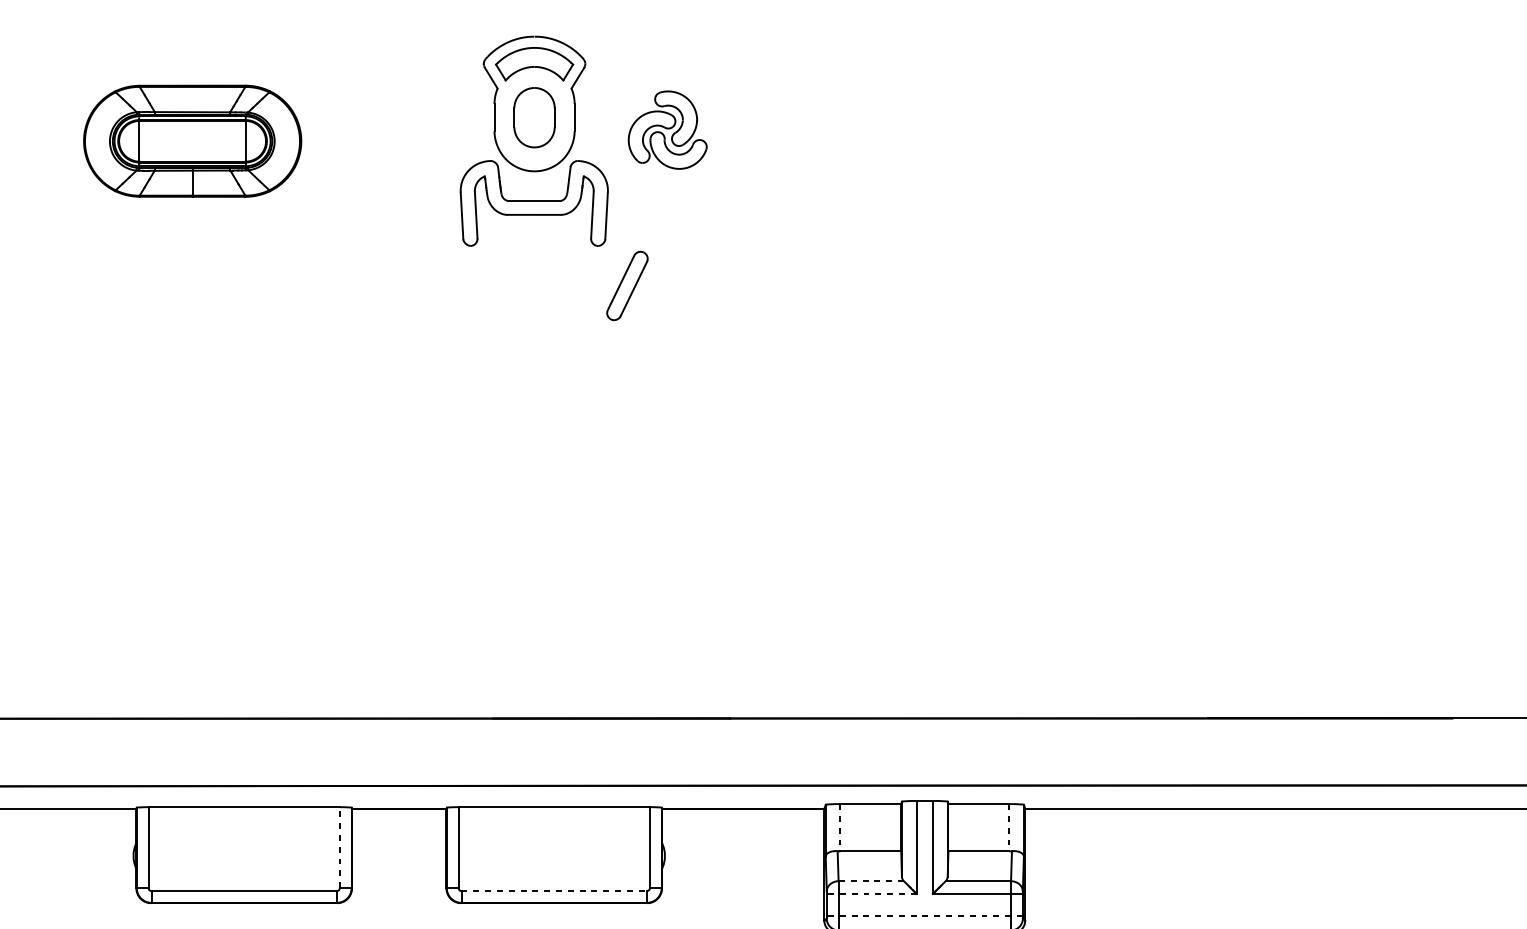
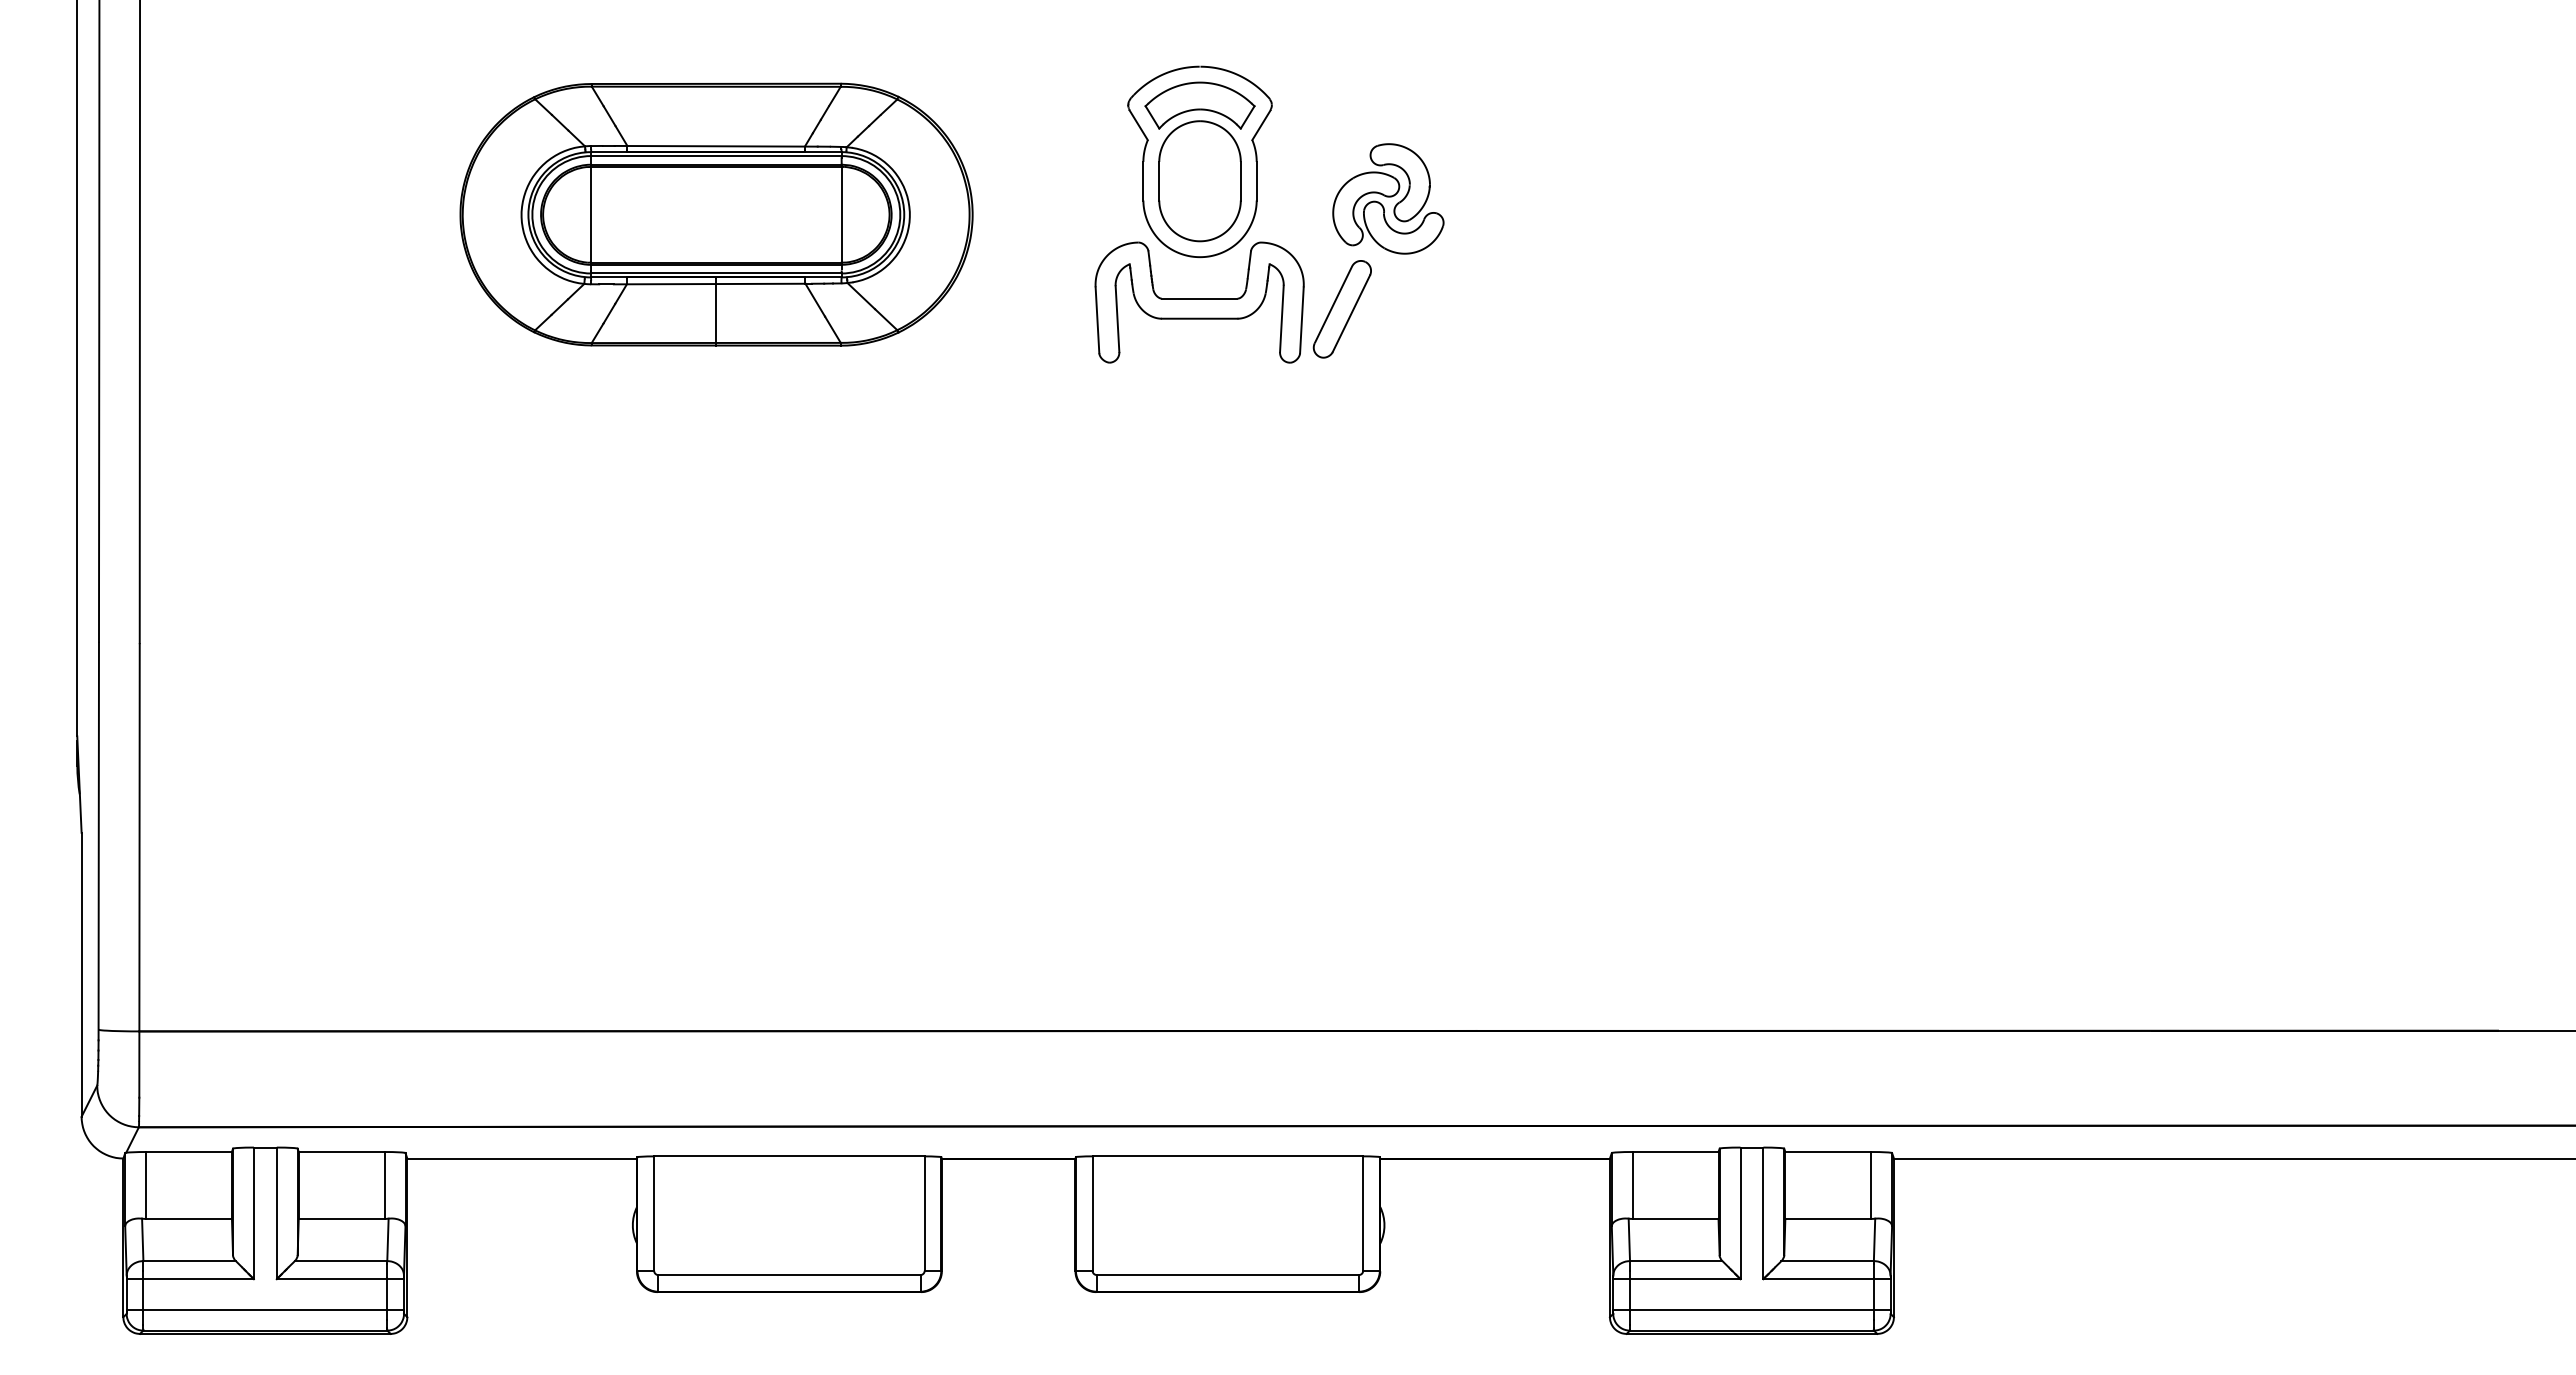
part: (534, 117) -> (1199, 181), size x1.43
part: (192, 141) -> (716, 214), size x1.67
part: (626, 286) -> (1341, 309), moved
line: (840, 827) -> (1632, 1185), dashed -> solid
line: (1009, 827) -> (1871, 1185), dashed -> solid
line: (339, 847) -> (924, 1213), dashed -> solid
line: (870, 881) -> (1675, 1261), dashed -> solid
line: (554, 891) -> (1228, 1275), dashed -> solid
line: (871, 894) -> (1676, 1279), dashed -> solid
line: (924, 915) -> (1751, 1309), dashed -> solid

